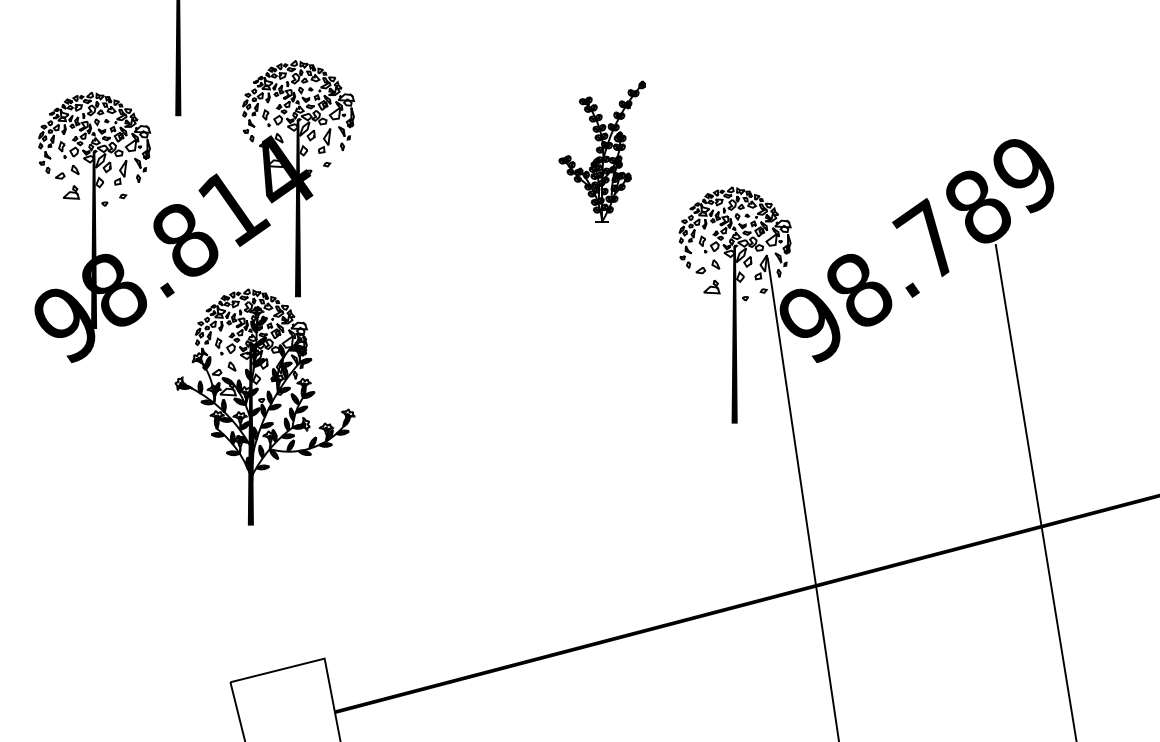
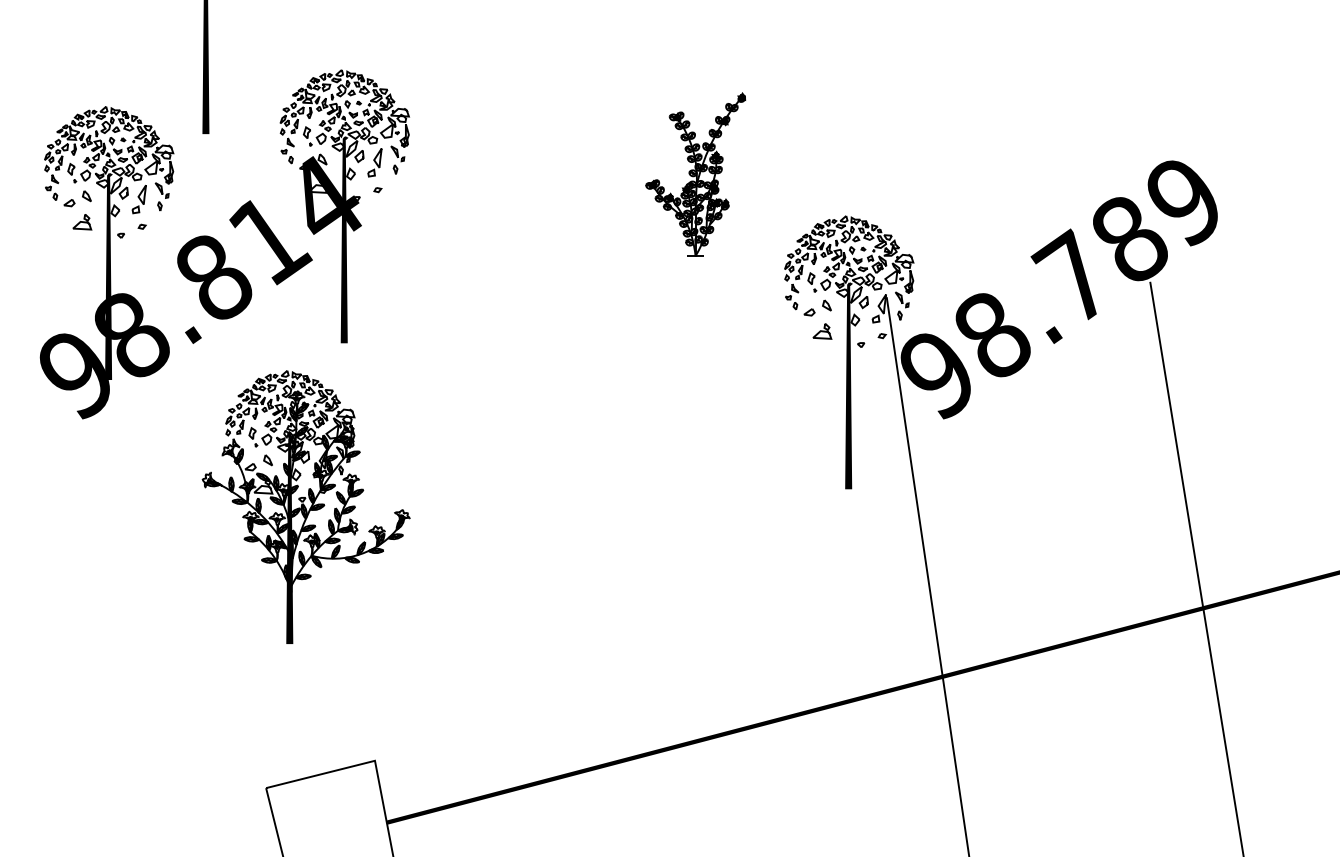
part: (264, 406) -> (305, 506), moved

